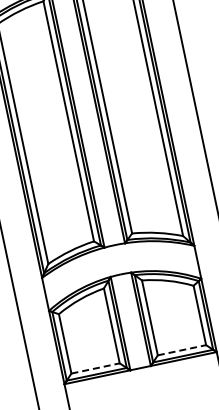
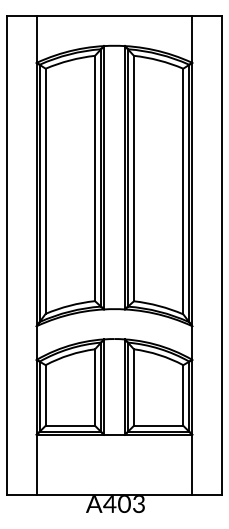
line: (181, 349) -> (158, 425), dashed -> solid
line: (95, 368) -> (70, 425), dashed -> solid

